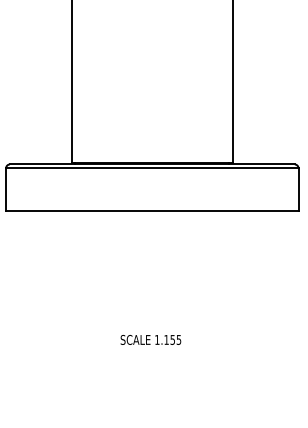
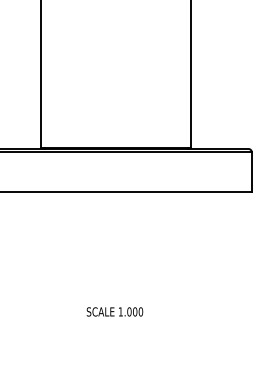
text: (172, 339) -> (134, 311), 1.155 -> 1.000

